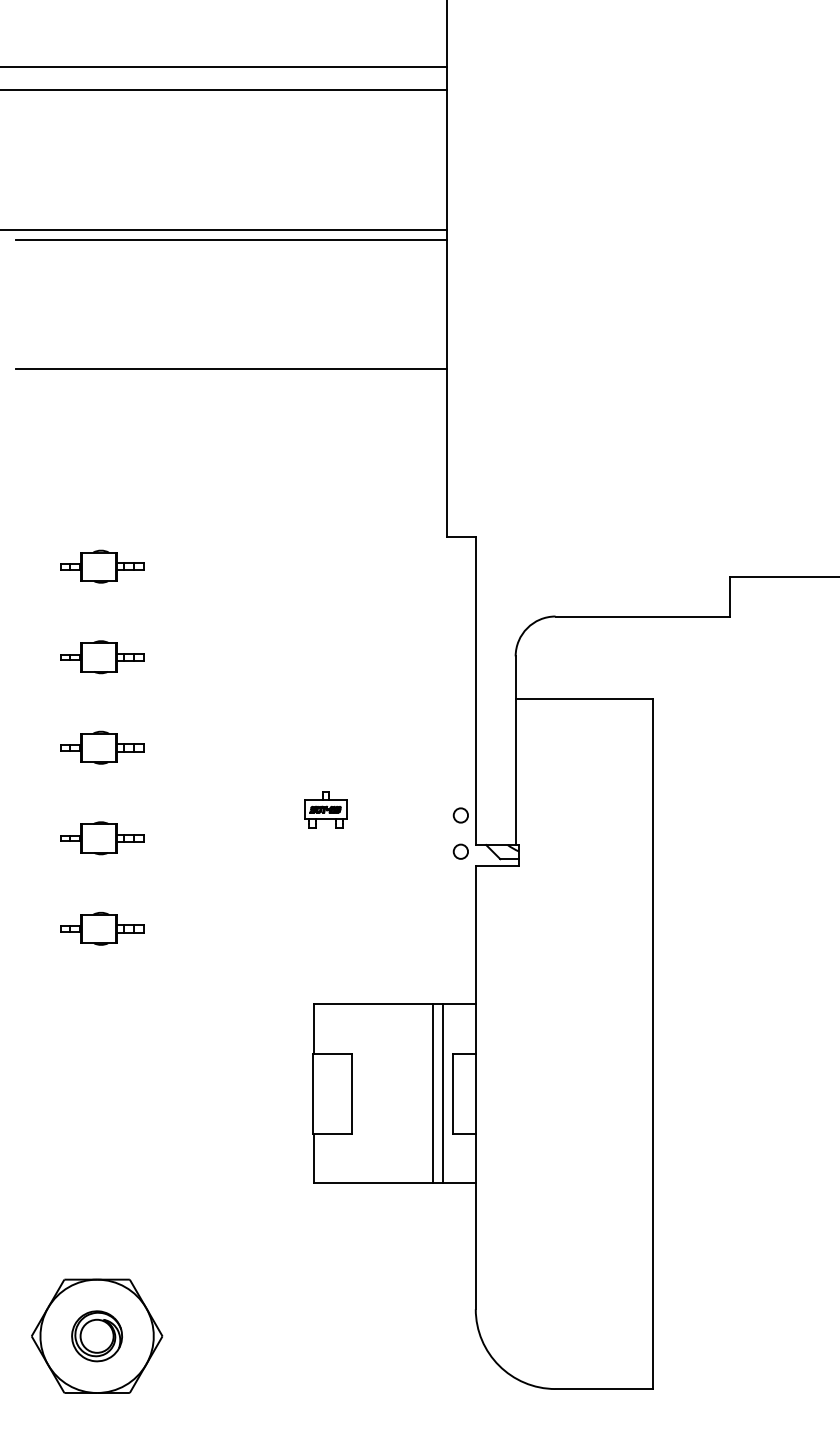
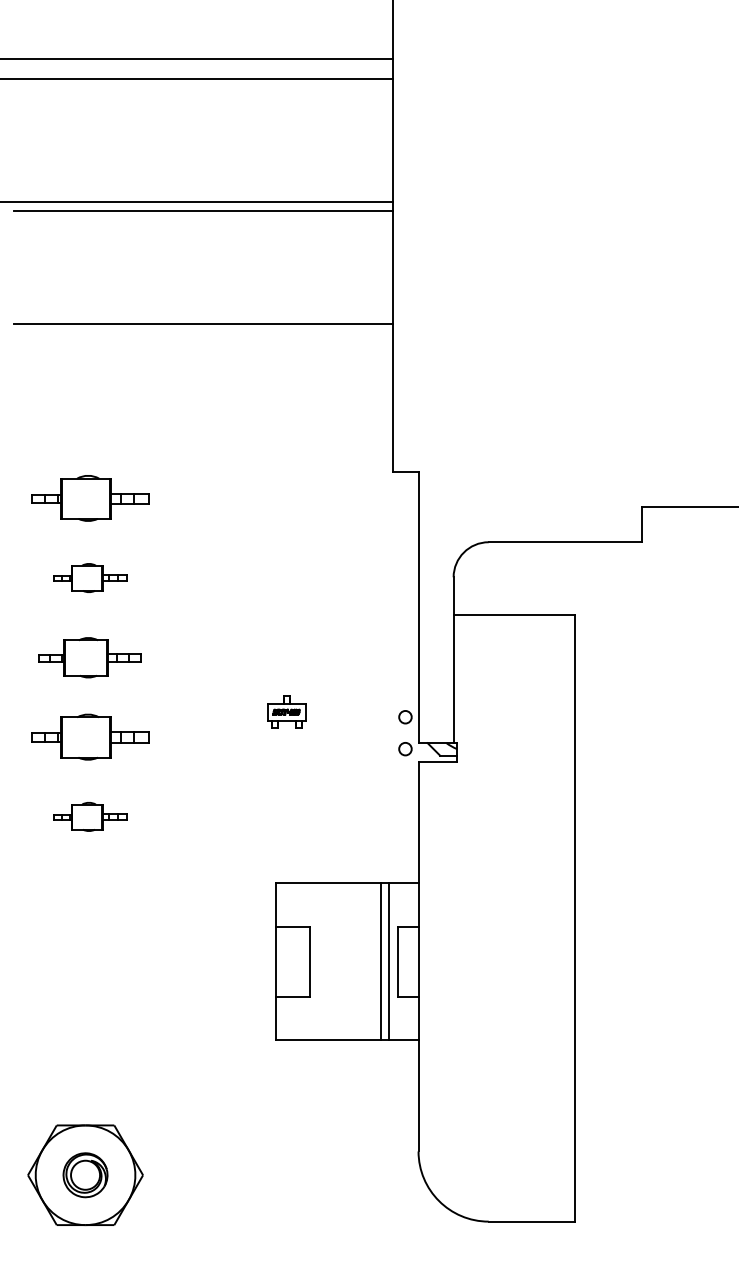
part: (102, 566) -> (90, 498), size x1.6
part: (102, 747) -> (90, 657), size x1.4
part: (102, 838) -> (90, 737), size x1.6

